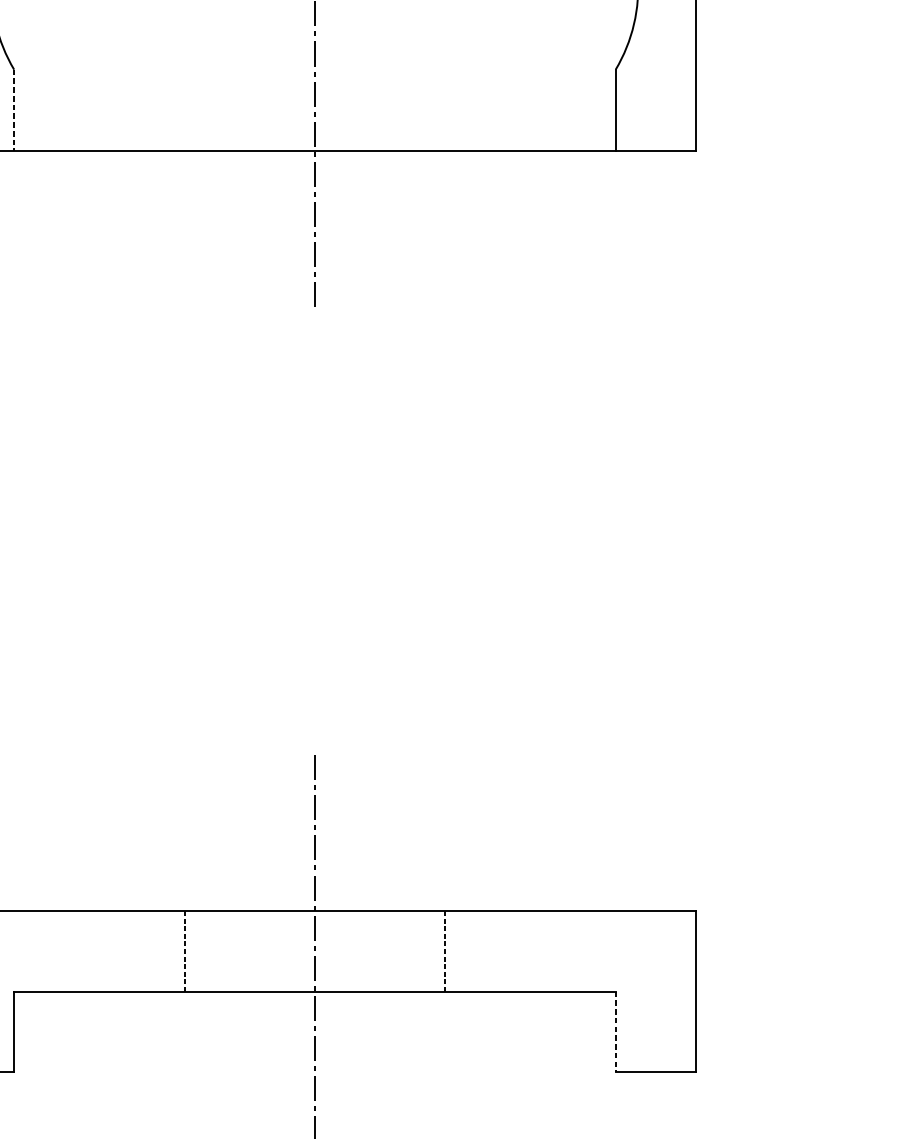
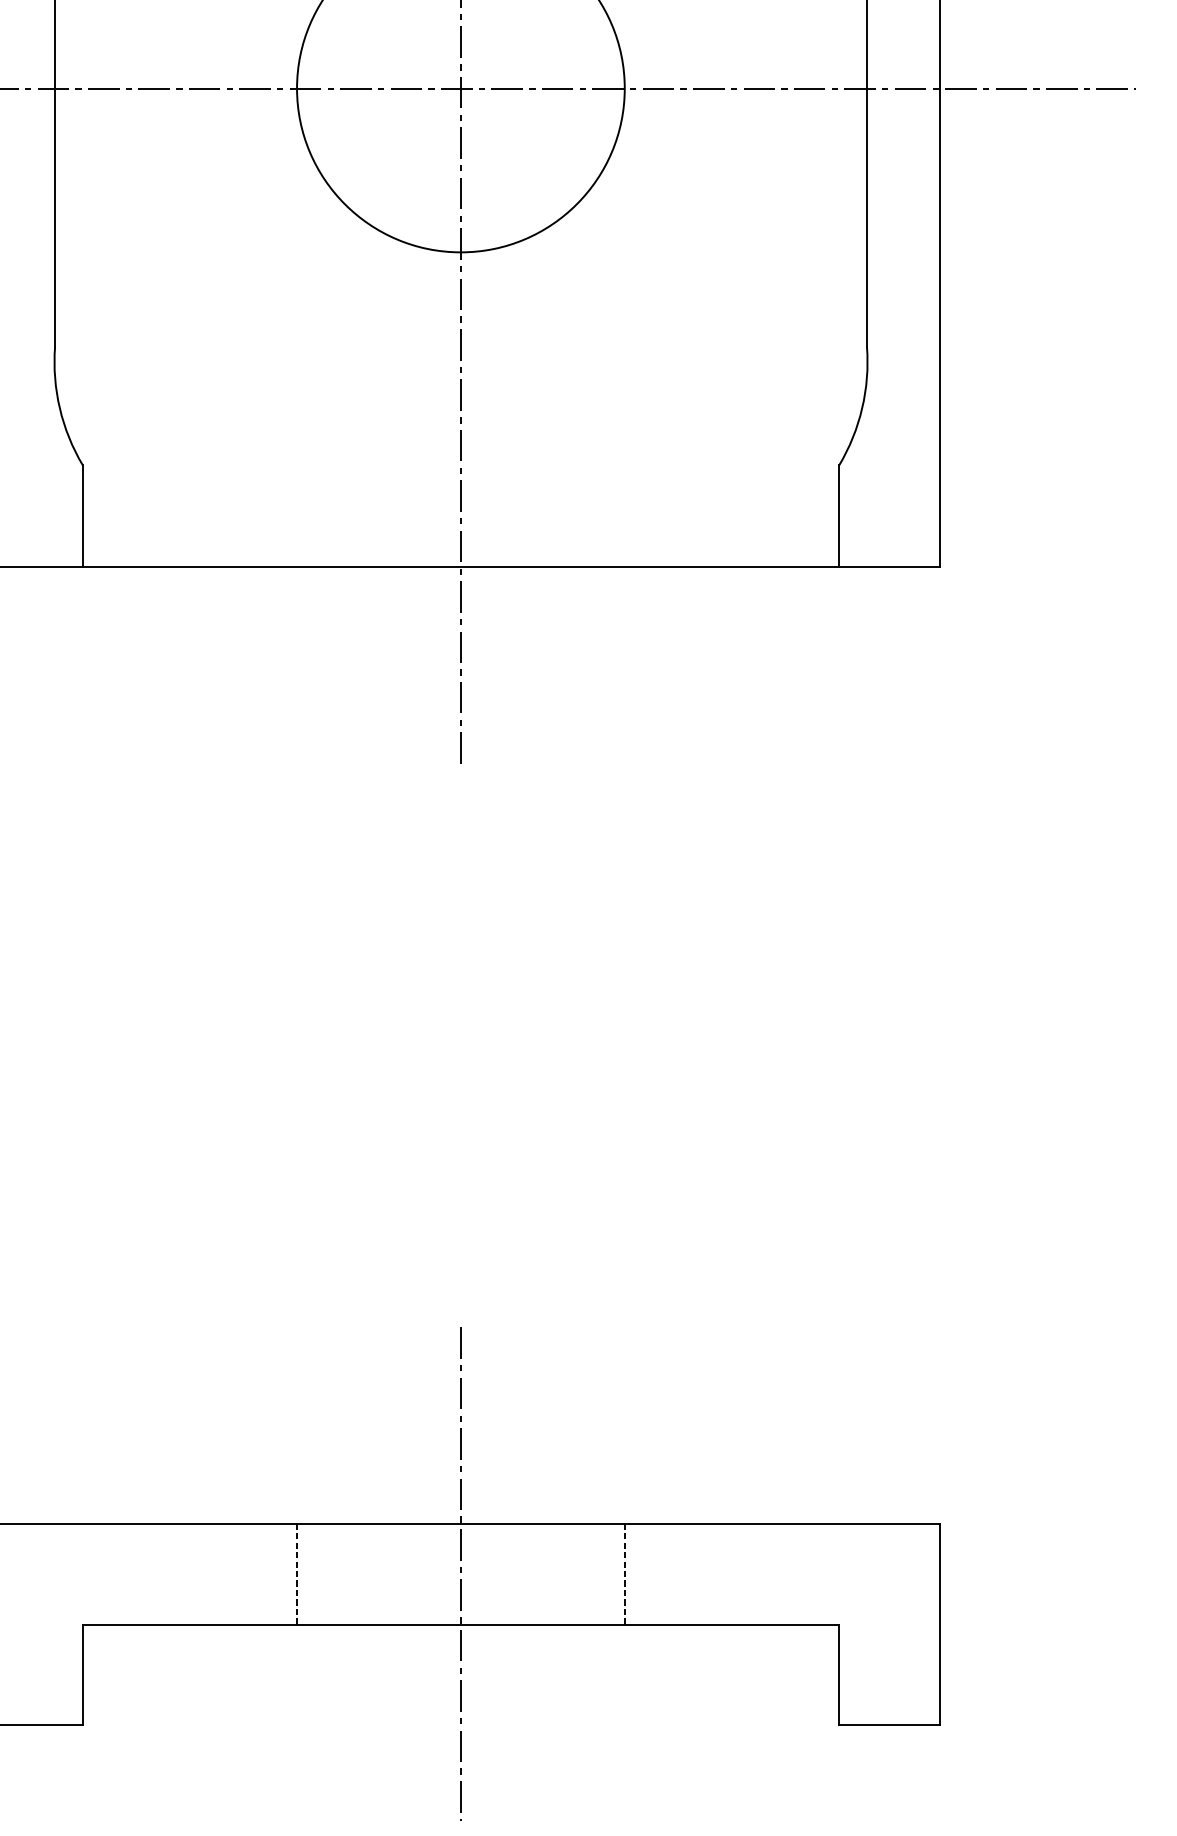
line: (13, 110) -> (82, 516), dashed -> solid
line: (615, 1032) -> (839, 1675), dashed -> solid

